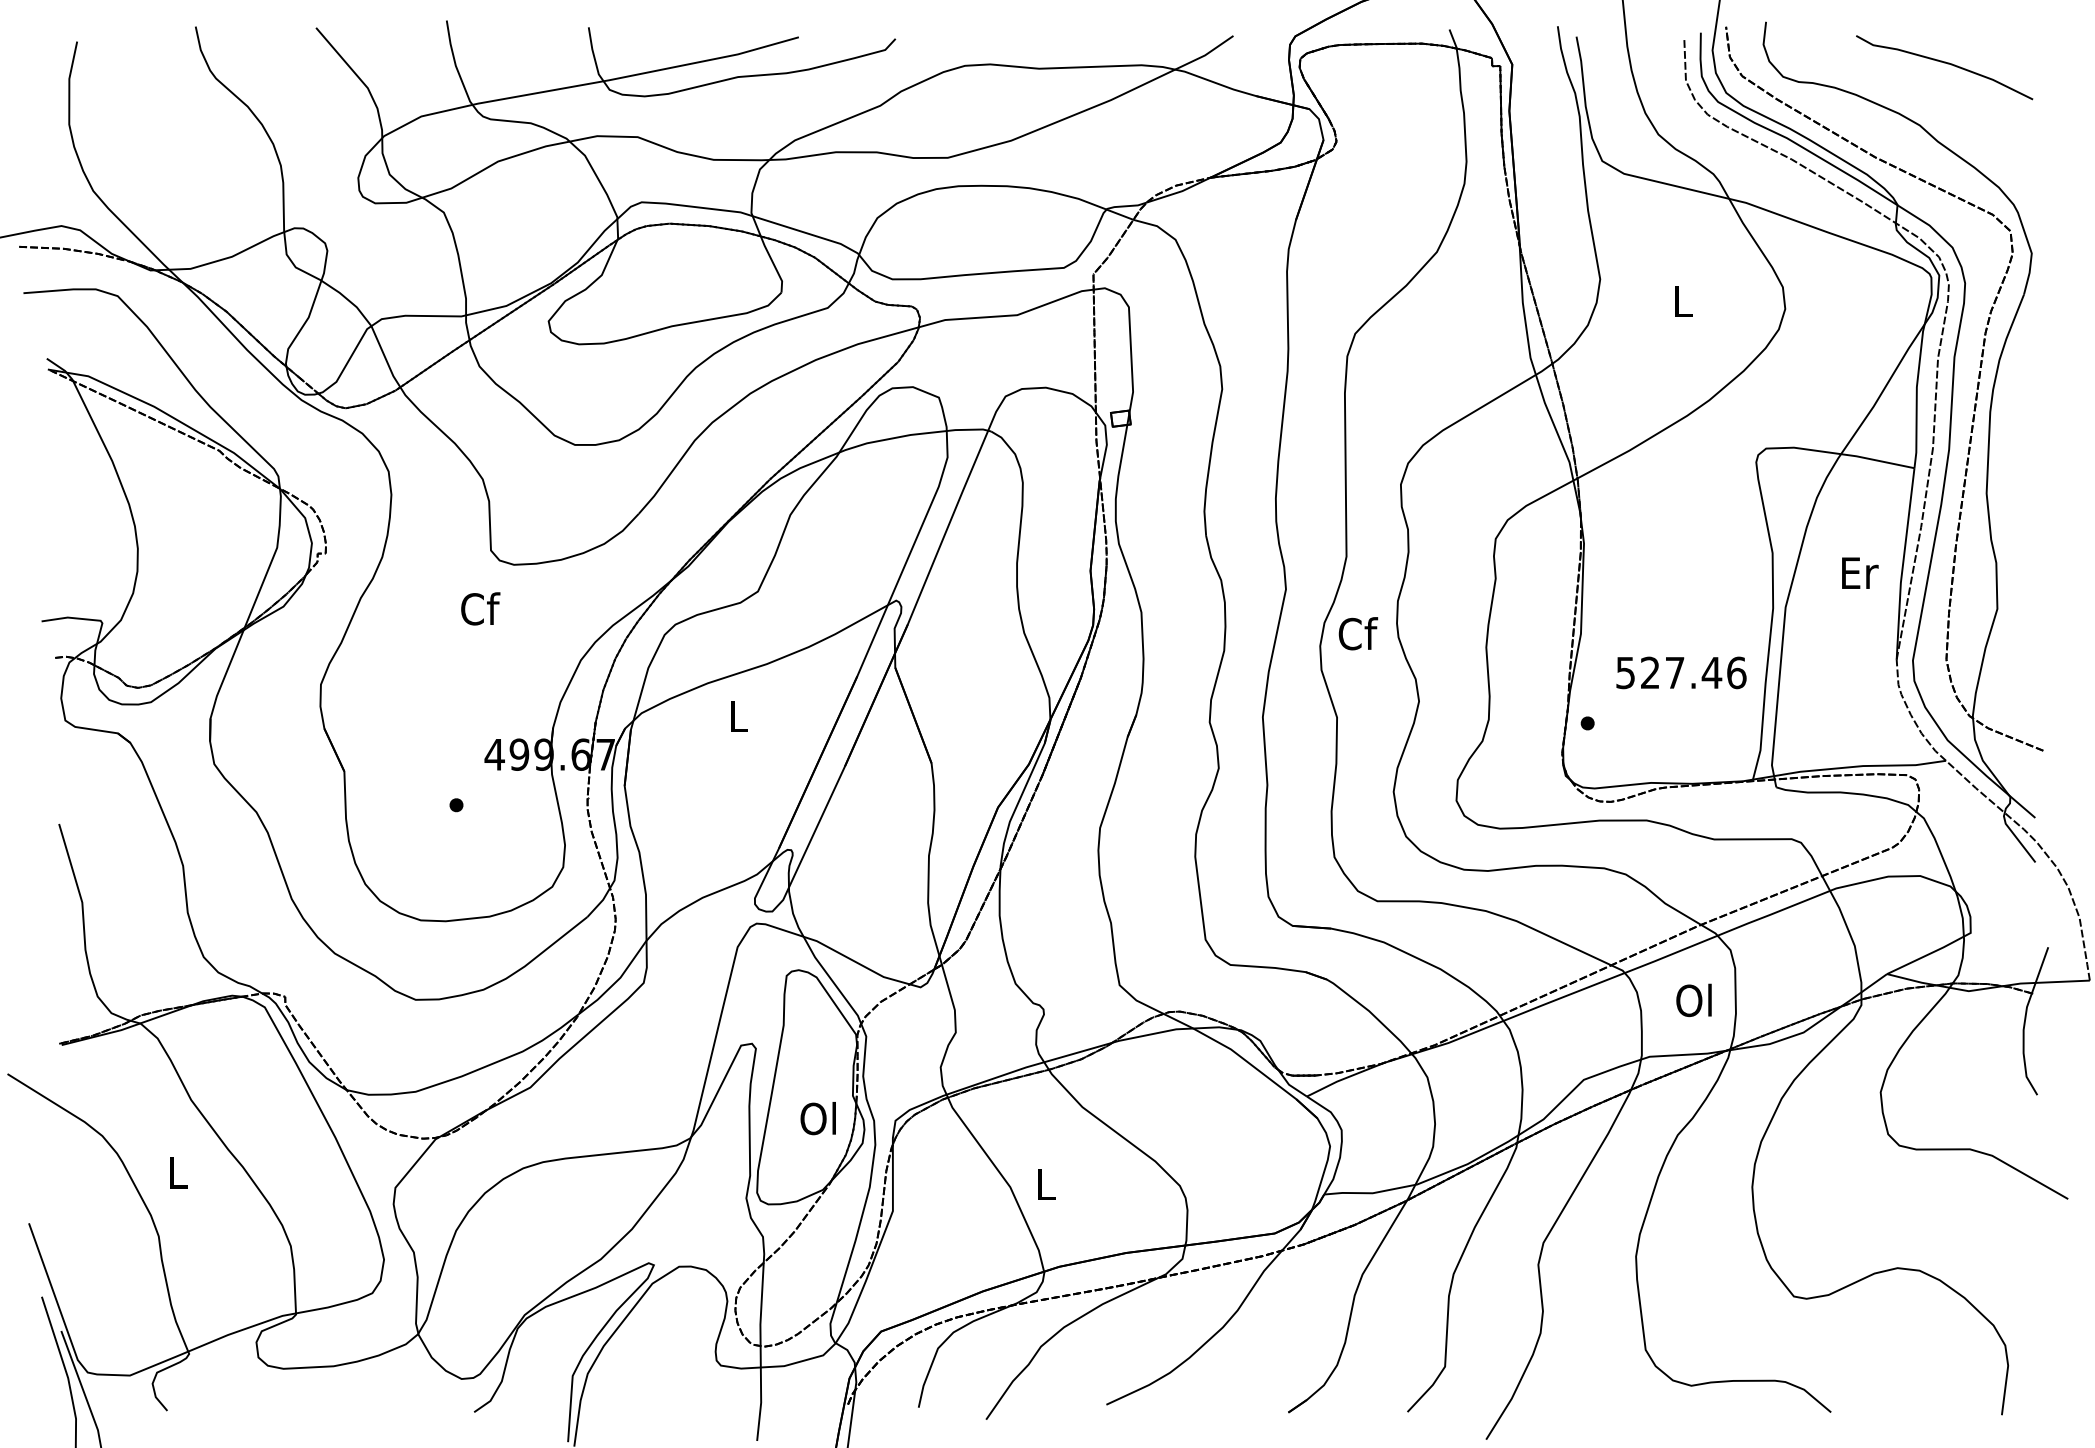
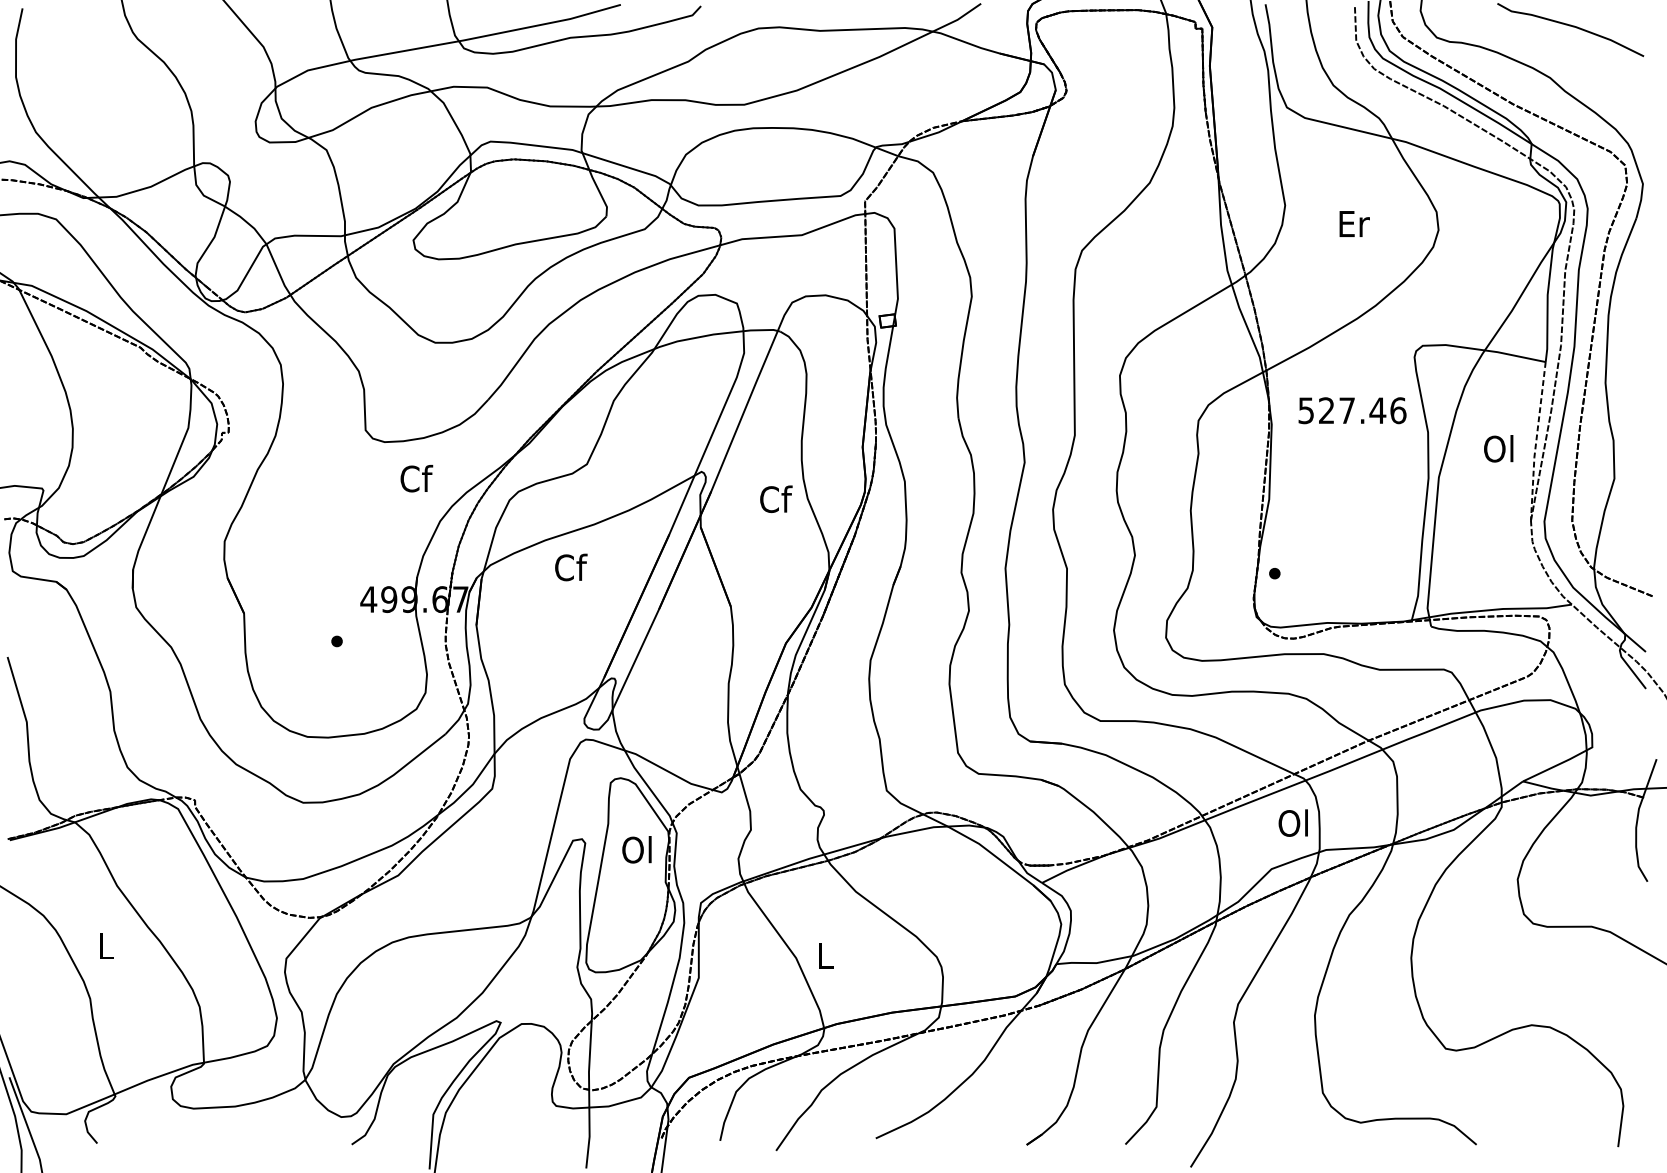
text: (1683, 301) -> (1354, 223), L -> Er
line: (1903, 564) -> (1536, 441), solid -> dashed
text: (1859, 572) -> (1500, 448), Er -> Ol
text: (480, 608) -> (416, 478), moved
text: (1358, 633) -> (776, 499), moved
text: (1681, 672) -> (1352, 410), moved
text: (738, 715) -> (570, 567), L -> Cf
text: (1693, 1000) -> (1292, 823), moved
text: (817, 1118) -> (636, 849), moved

